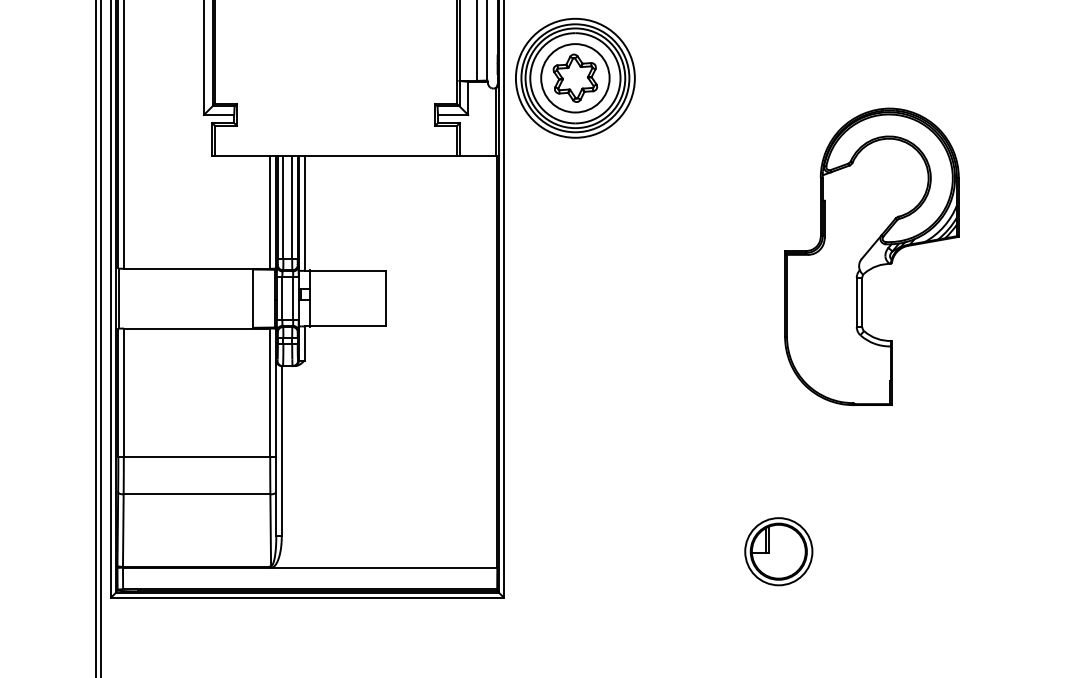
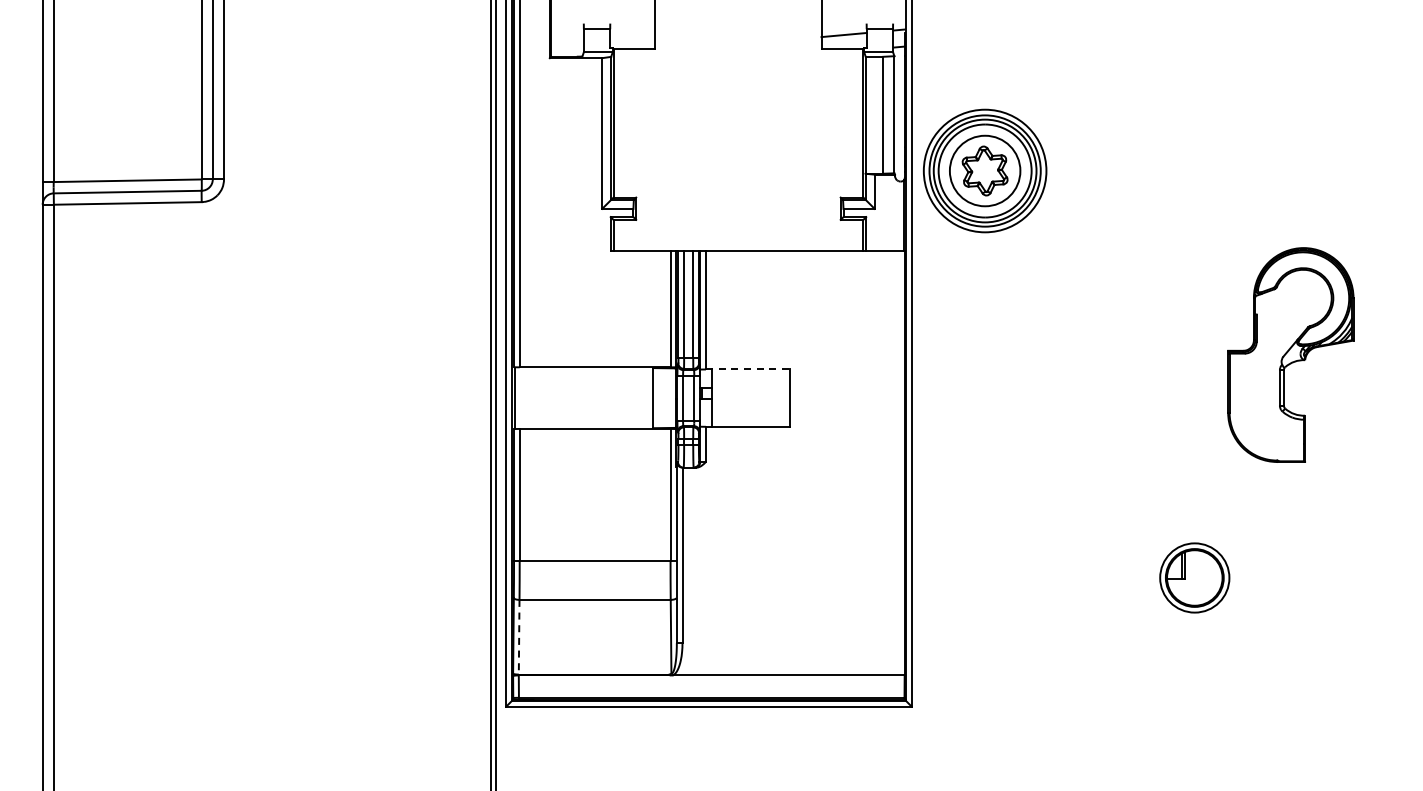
part: (871, 256) -> (1290, 354), size x0.7
line: (344, 270) -> (747, 369), solid -> dashed
line: (123, 530) -> (519, 637), solid -> dashed
part: (778, 551) -> (1194, 577), moved

